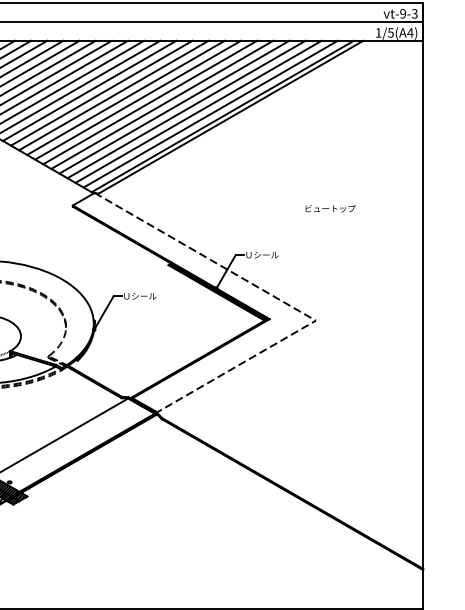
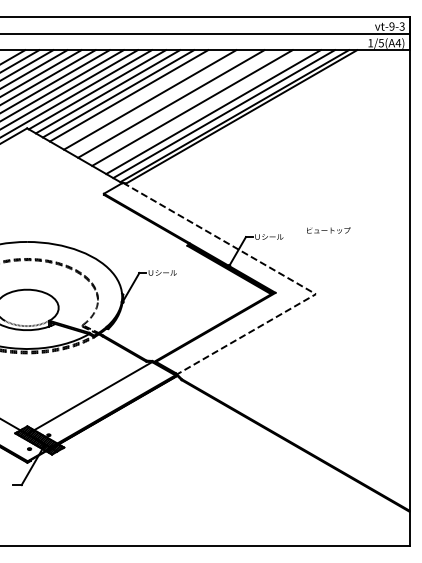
line: (113, 95) -> (139, 97), removed
line: (137, 99) -> (160, 101), removed
line: (161, 104) -> (181, 105), removed
line: (185, 108) -> (202, 109), removed
text: (330, 208) -> (328, 230), moved

